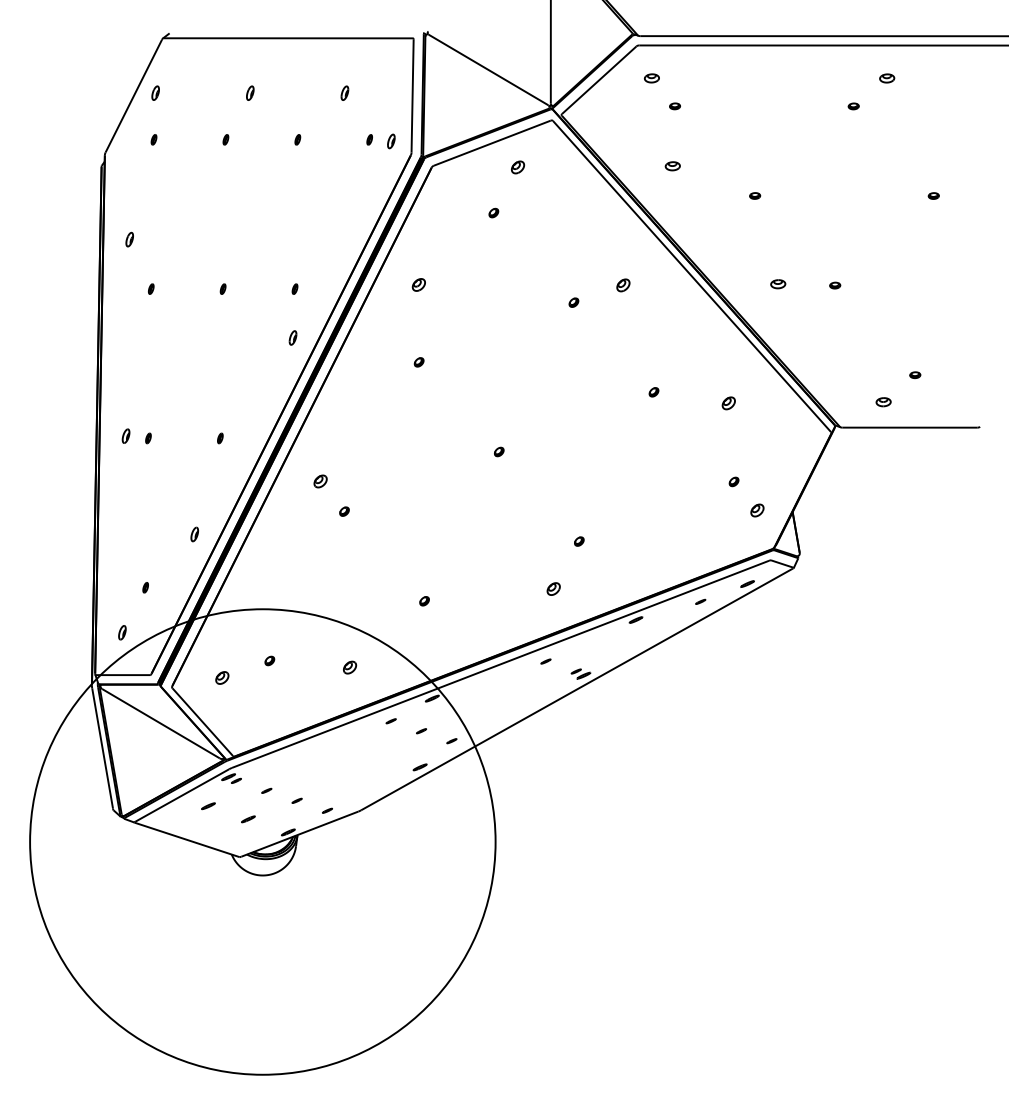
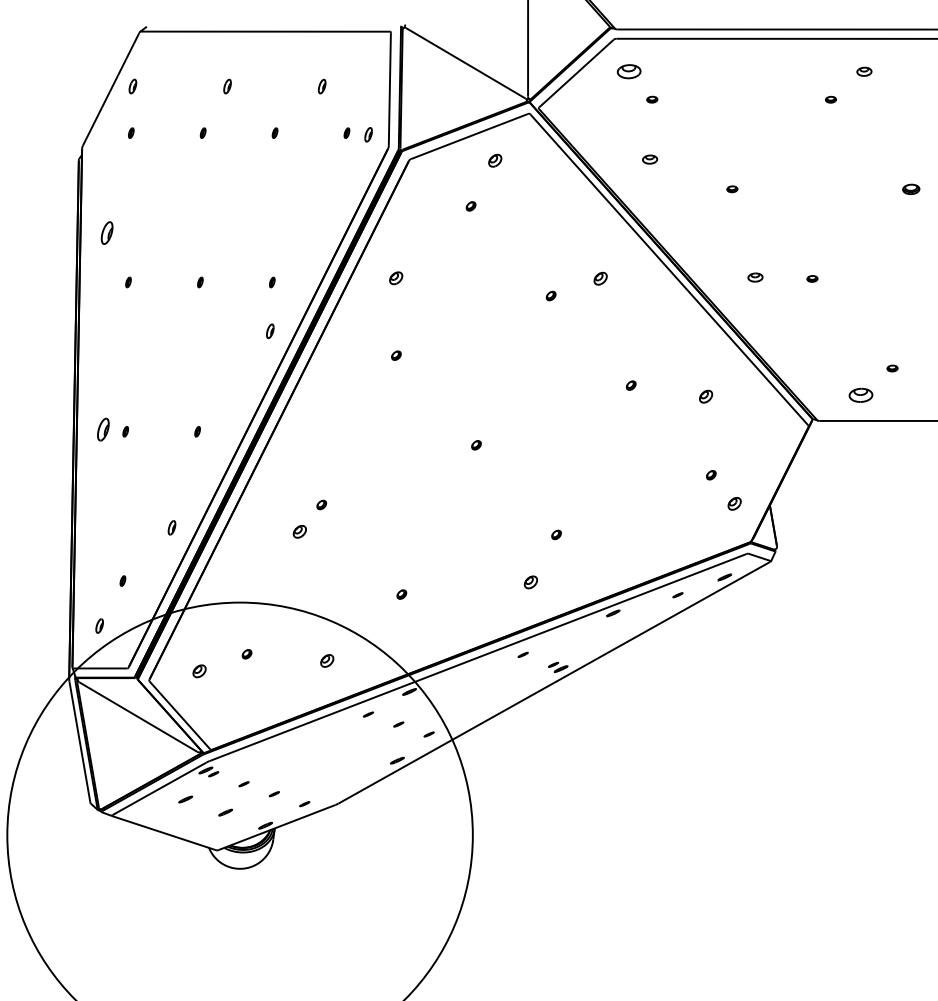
part: (651, 78) -> (628, 71), size x1.6
part: (933, 195) -> (910, 188), size x1.6
part: (129, 239) -> (106, 232), size x1.6
part: (883, 402) -> (860, 395), size x1.6
part: (125, 435) -> (102, 428), size x1.6
part: (320, 481) -> (299, 531), moved

